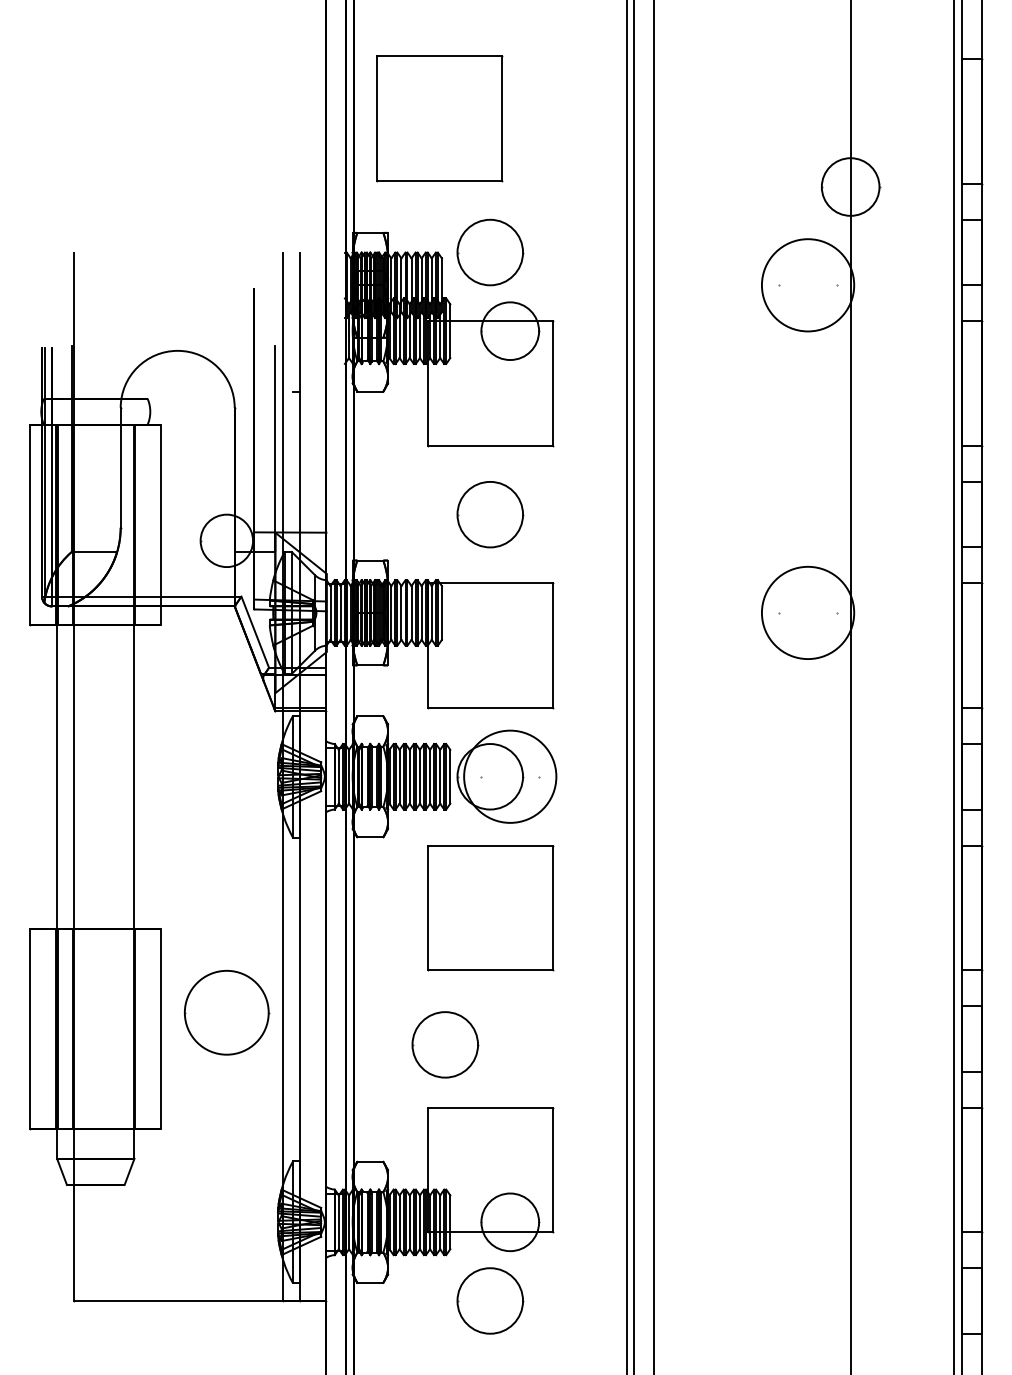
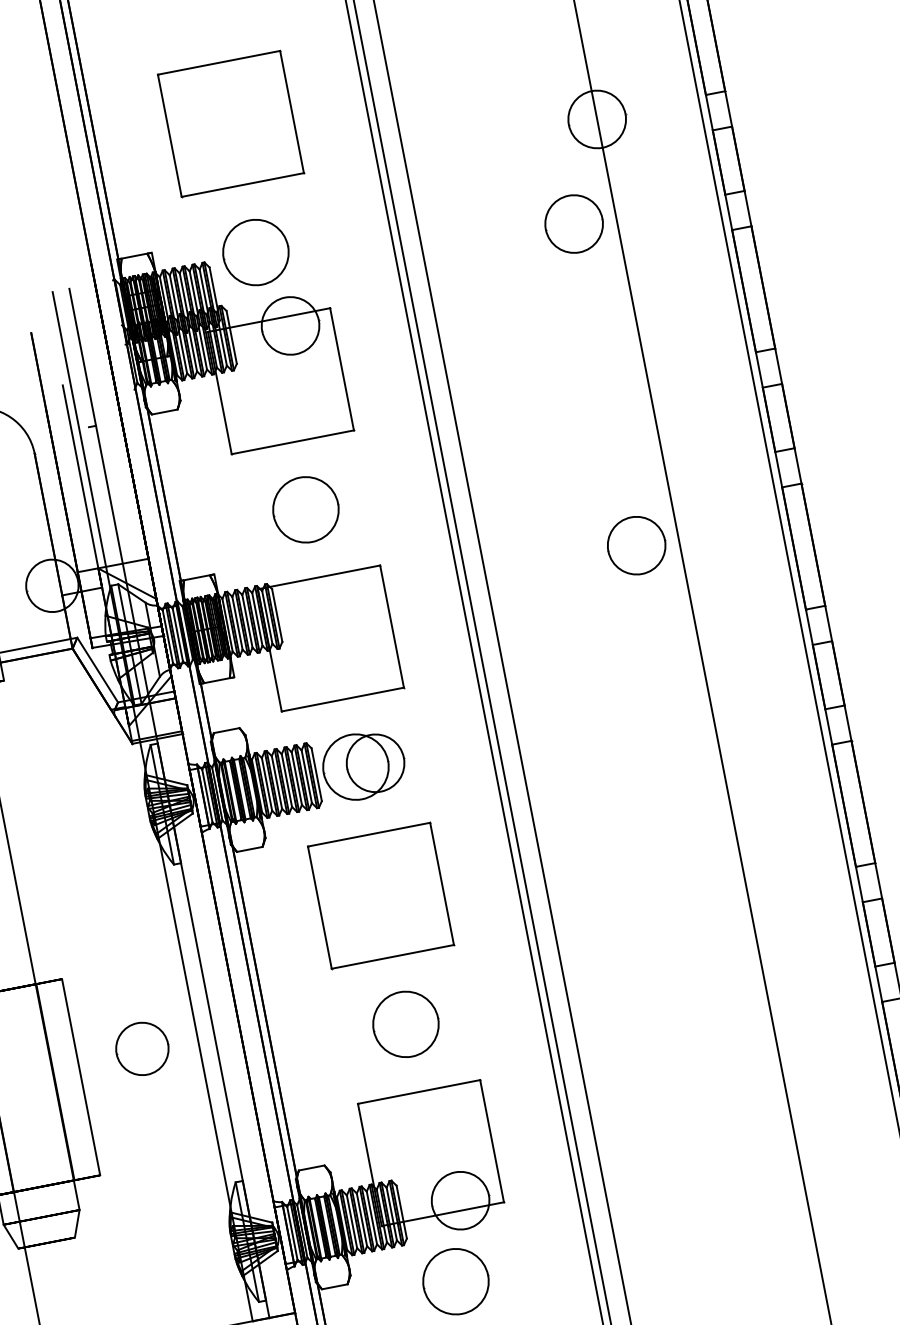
part: (439, 118) -> (231, 123), moved
circle: (807, 285) -> (573, 224), size x0.62
circle: (807, 612) -> (636, 545), size x0.62
circle: (510, 776) -> (375, 763), size x0.62
part: (226, 1012) -> (142, 1048), size x0.62
part: (445, 1044) -> (406, 1024), moved

